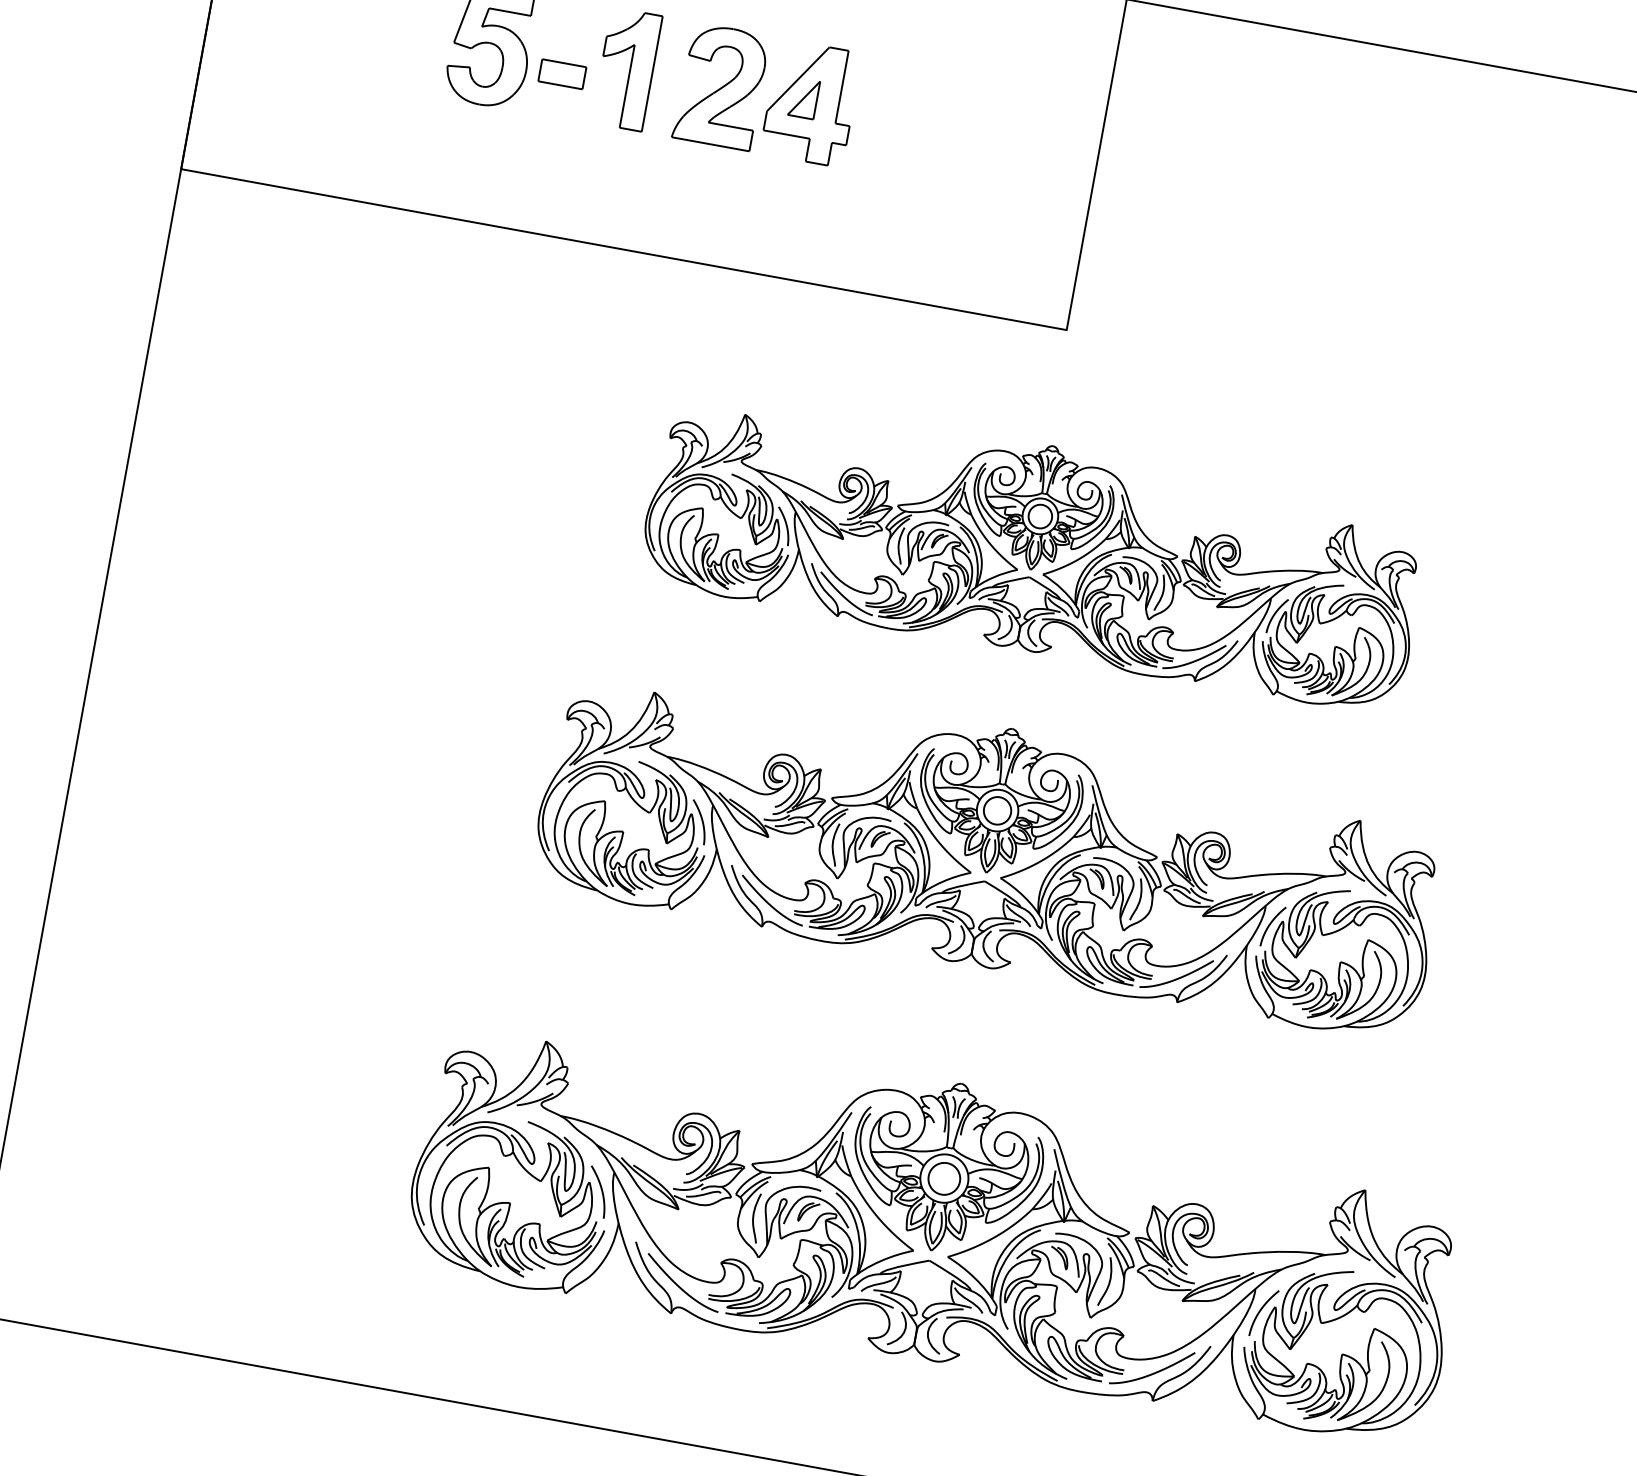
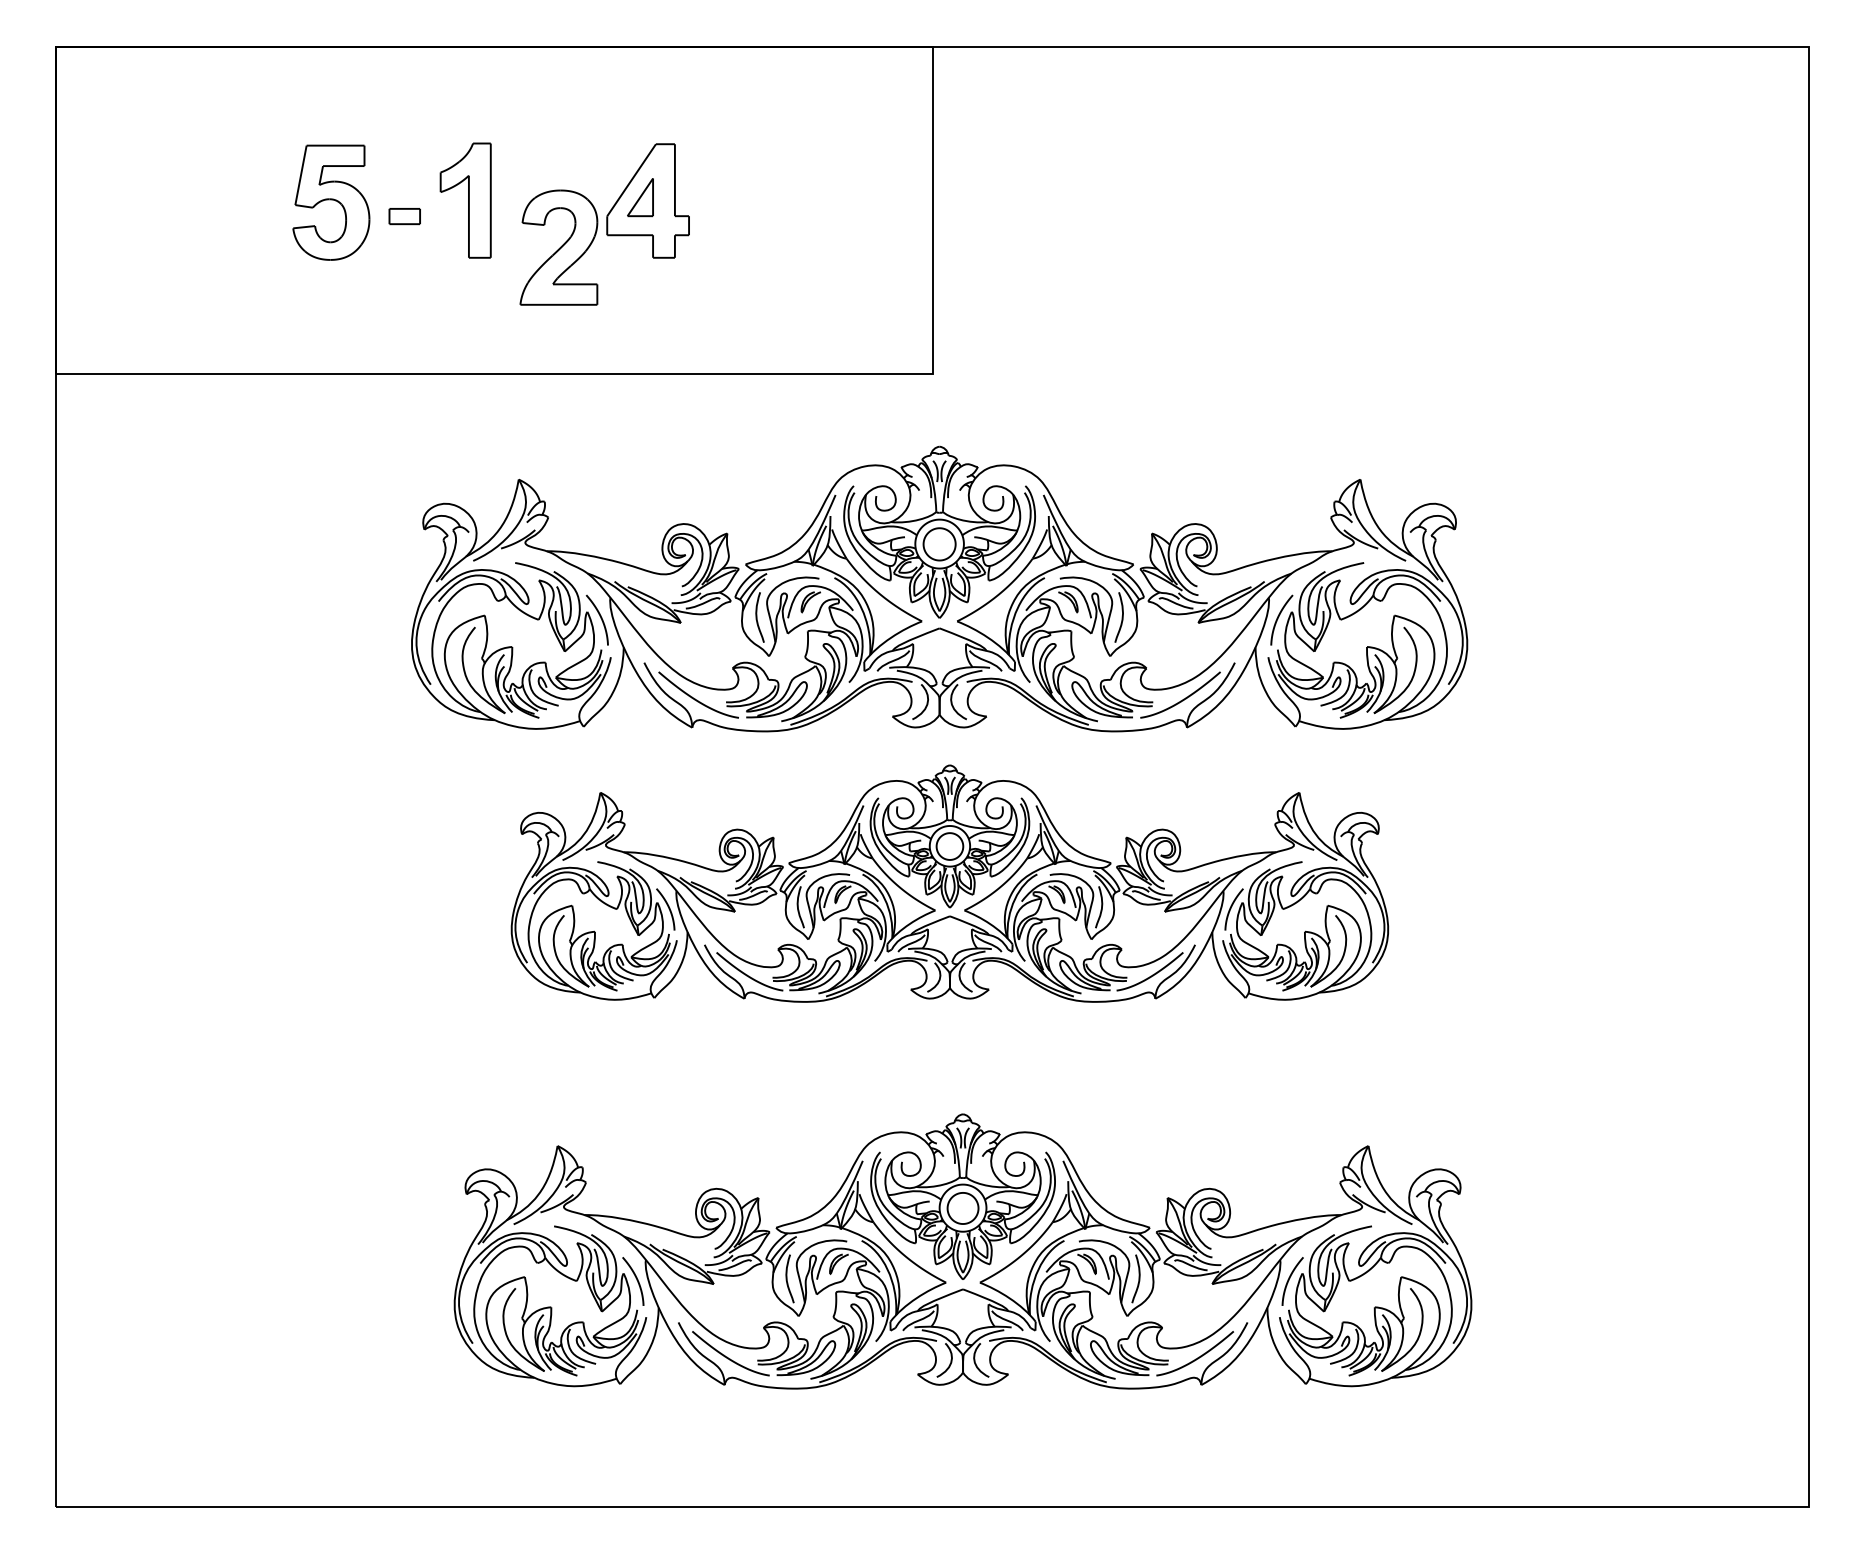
part: (562, 74) -> (404, 216), size x0.7
part: (720, 86) -> (558, 247), moved
part: (1034, 548) -> (939, 588), size x1.4

